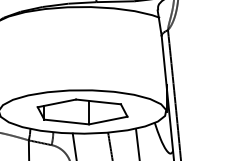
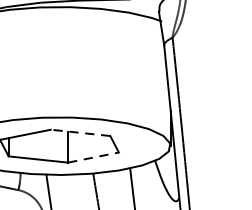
line: (98, 101) -> (80, 132), solid -> dashed
line: (108, 120) -> (93, 157), solid -> dashed

